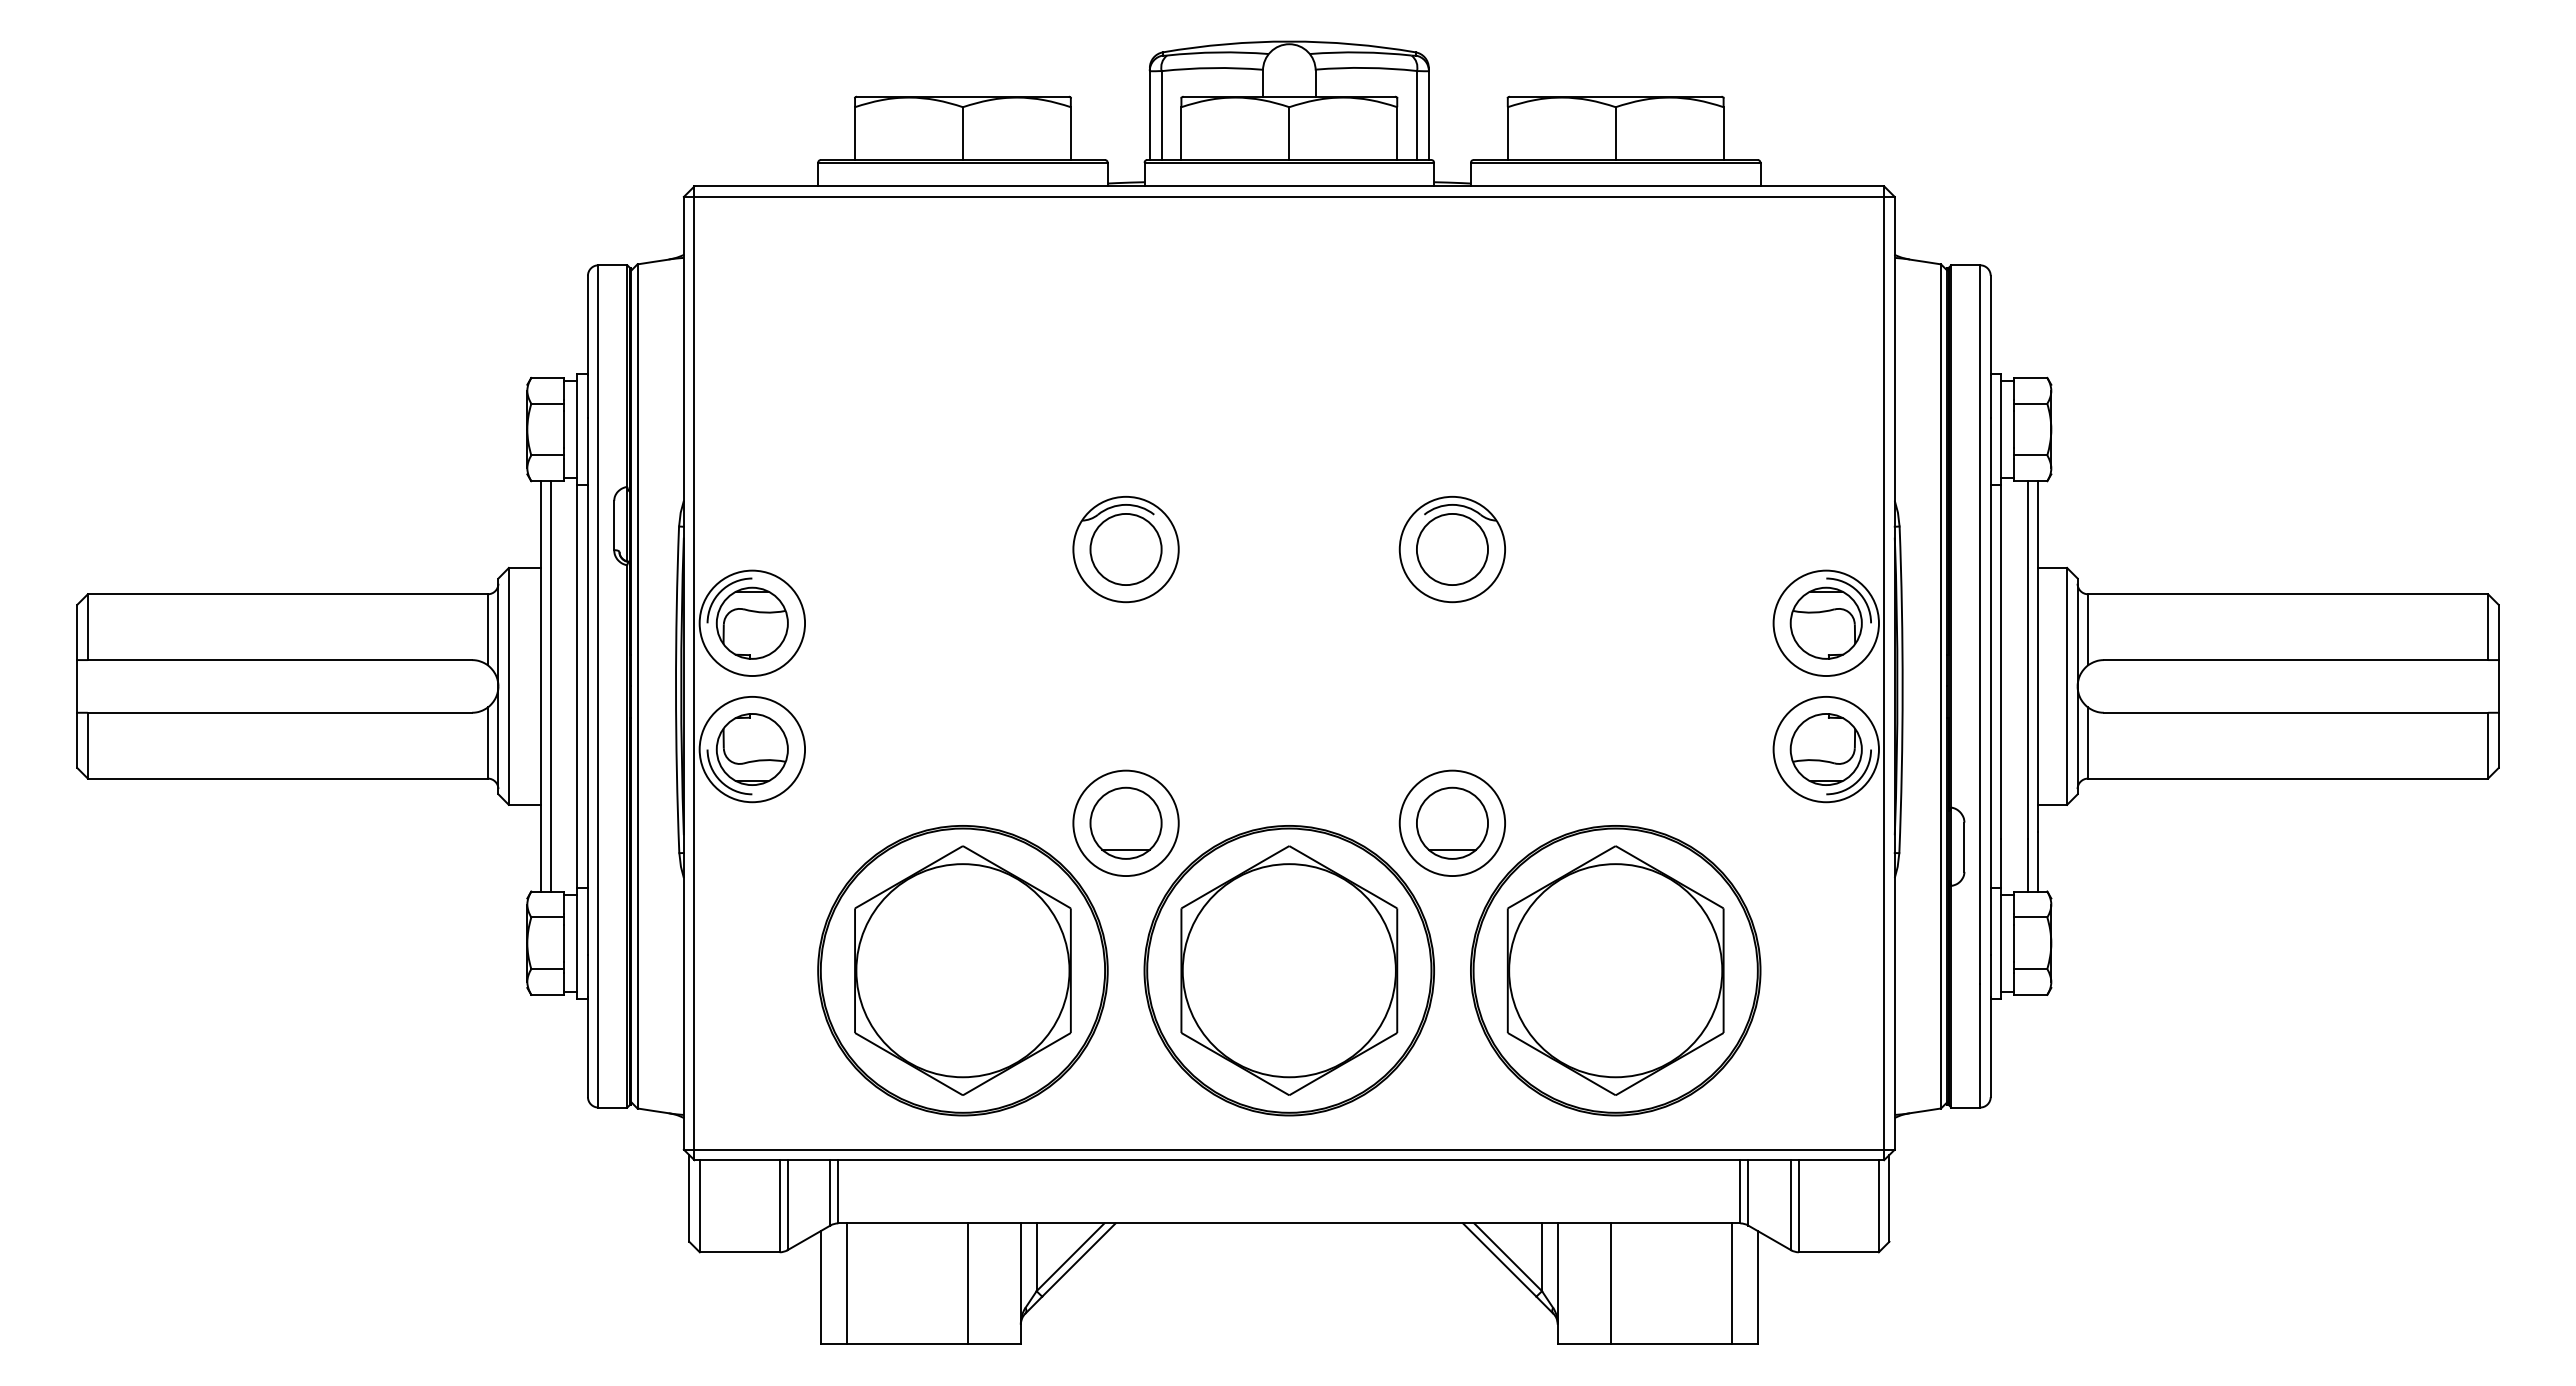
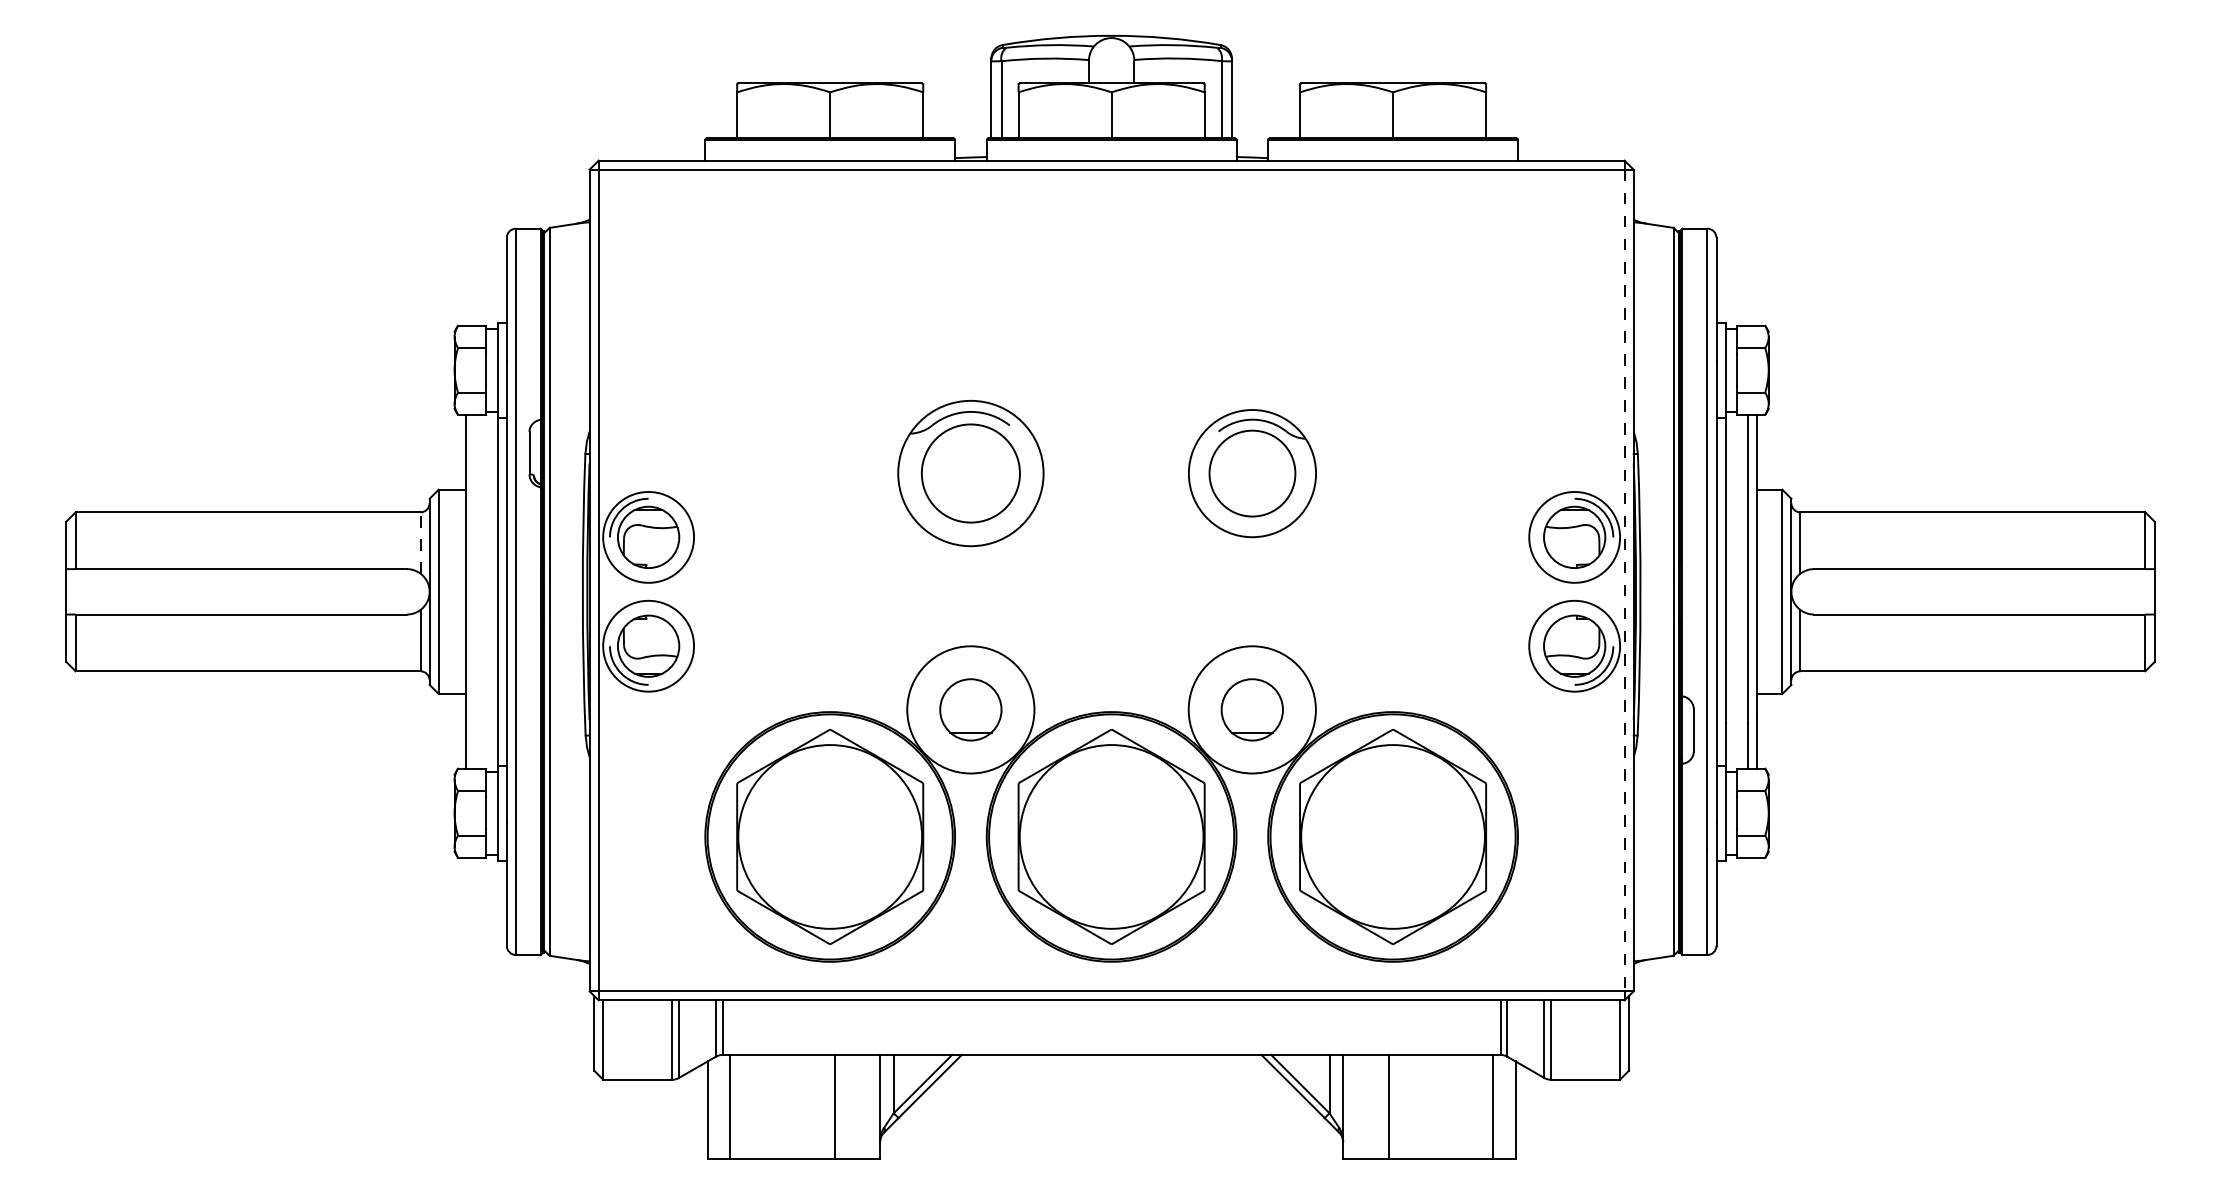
part: (1125, 549) -> (970, 473), size x1.6
part: (1451, 549) -> (1251, 473), size x1.4
line: (487, 629) -> (420, 542), solid -> dashed
line: (1884, 673) -> (1624, 580), solid -> dashed
line: (551, 686) -> (475, 591), removed
circle: (1125, 823) -> (970, 710), size x1.4
circle: (1452, 823) -> (1252, 710), size x1.4

